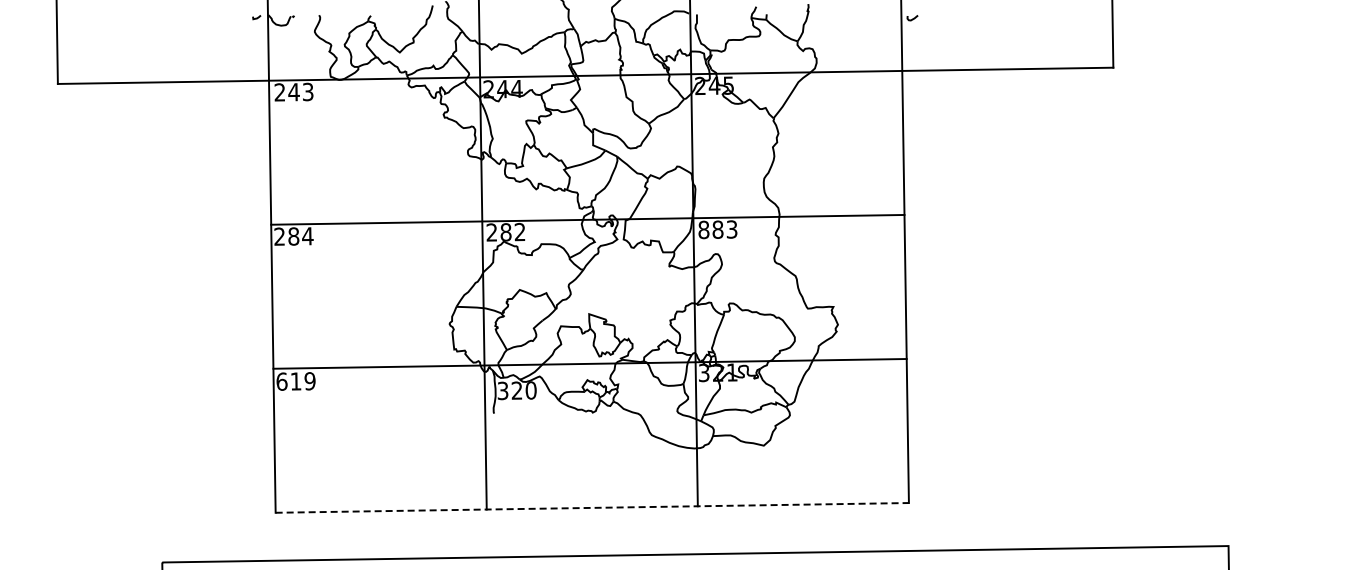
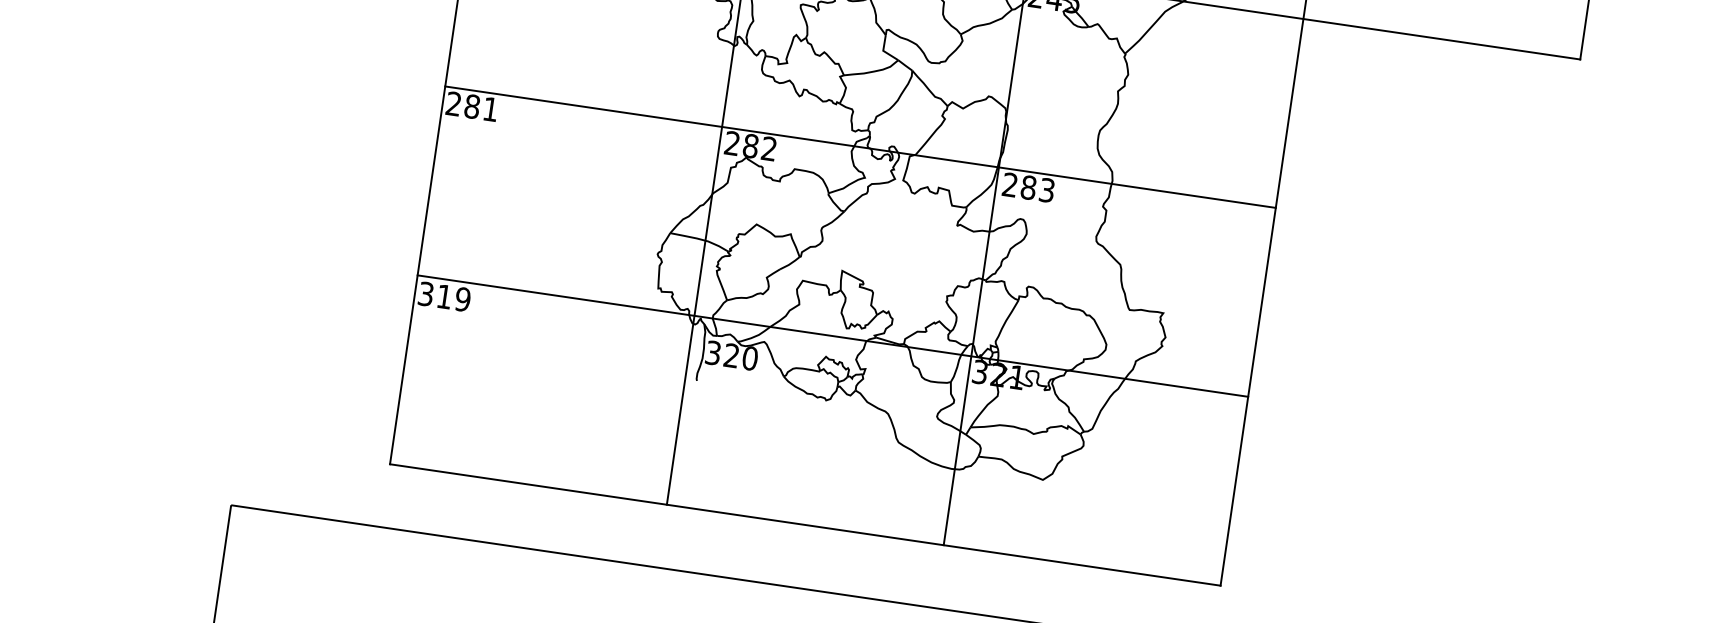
text: (703, 229) -> (1009, 184), 883 -> 283
text: (307, 236) -> (490, 109), 284 -> 281
text: (281, 381) -> (425, 293), 619 -> 319
line: (592, 507) -> (805, 524), dashed -> solid

